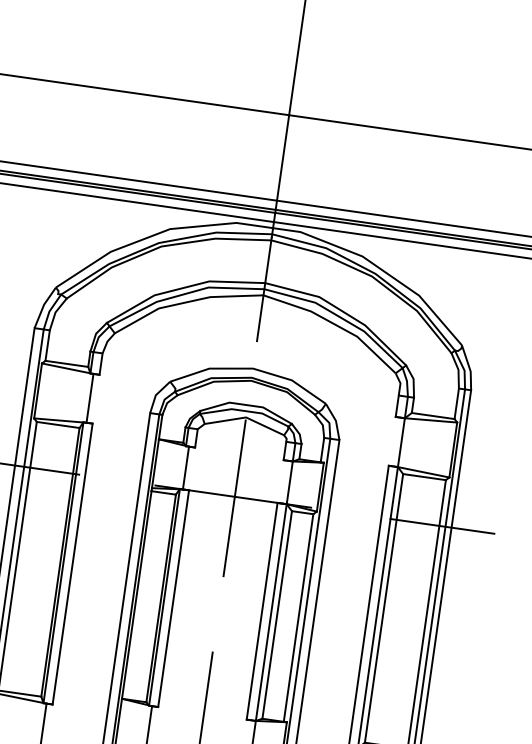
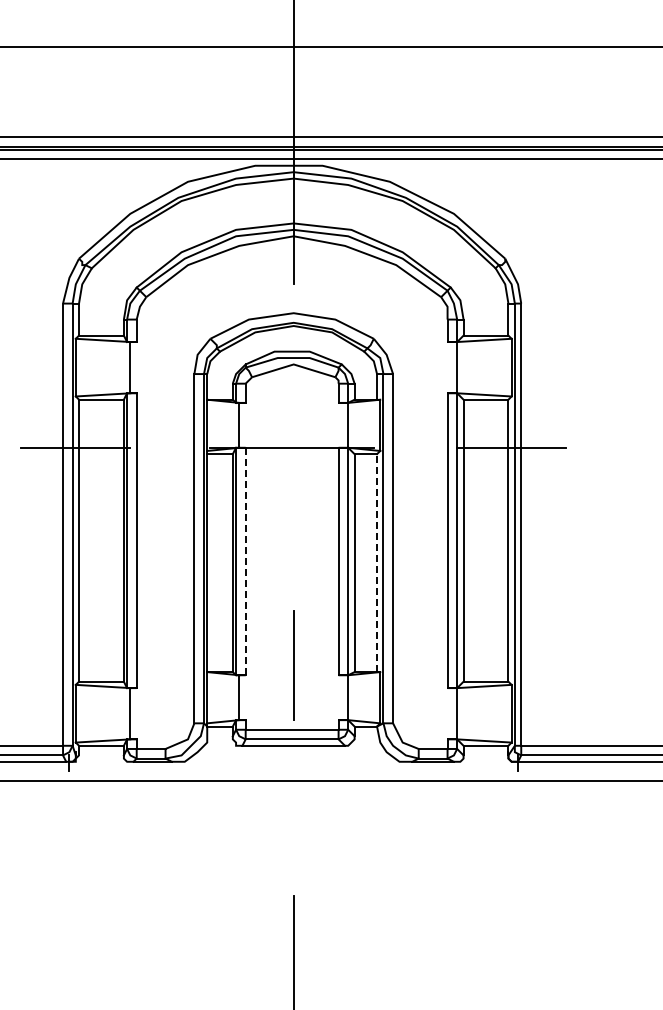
line: (234, 498) -> (293, 449), removed
line: (173, 598) -> (245, 561), solid -> dashed
line: (298, 618) -> (377, 563), solid -> dashed

